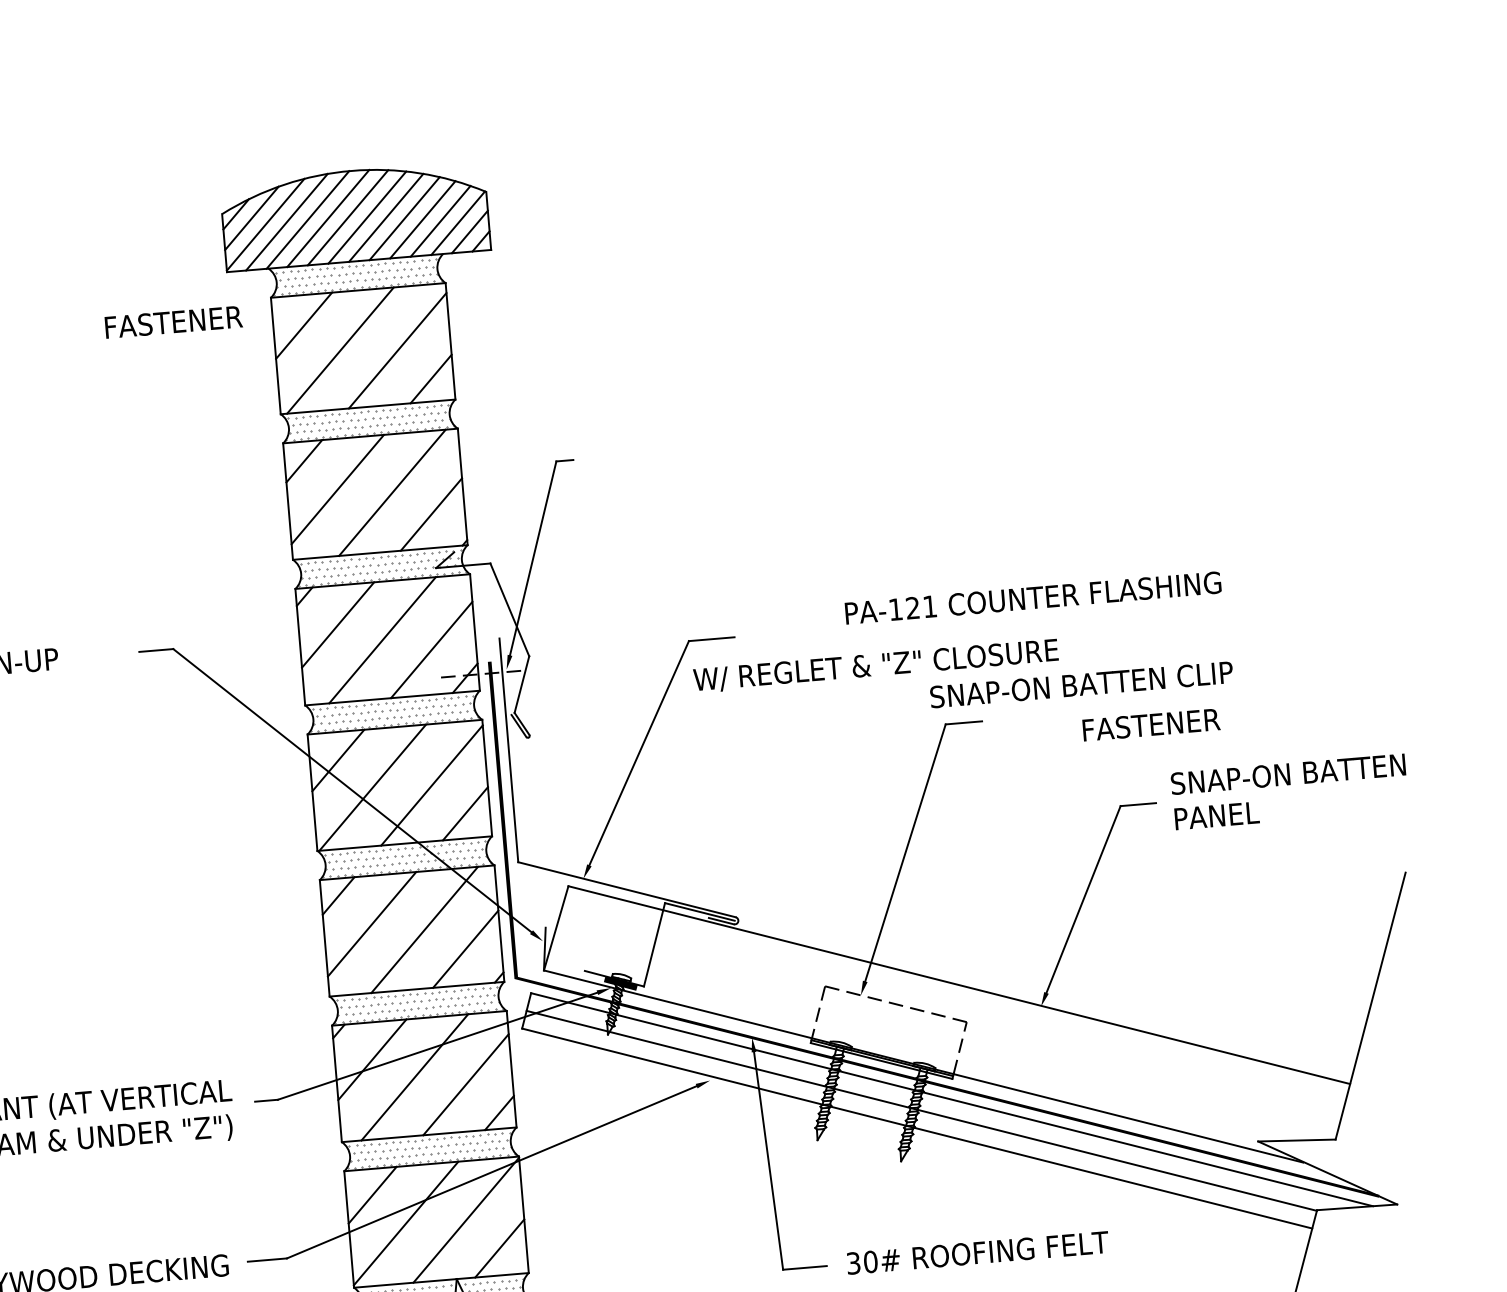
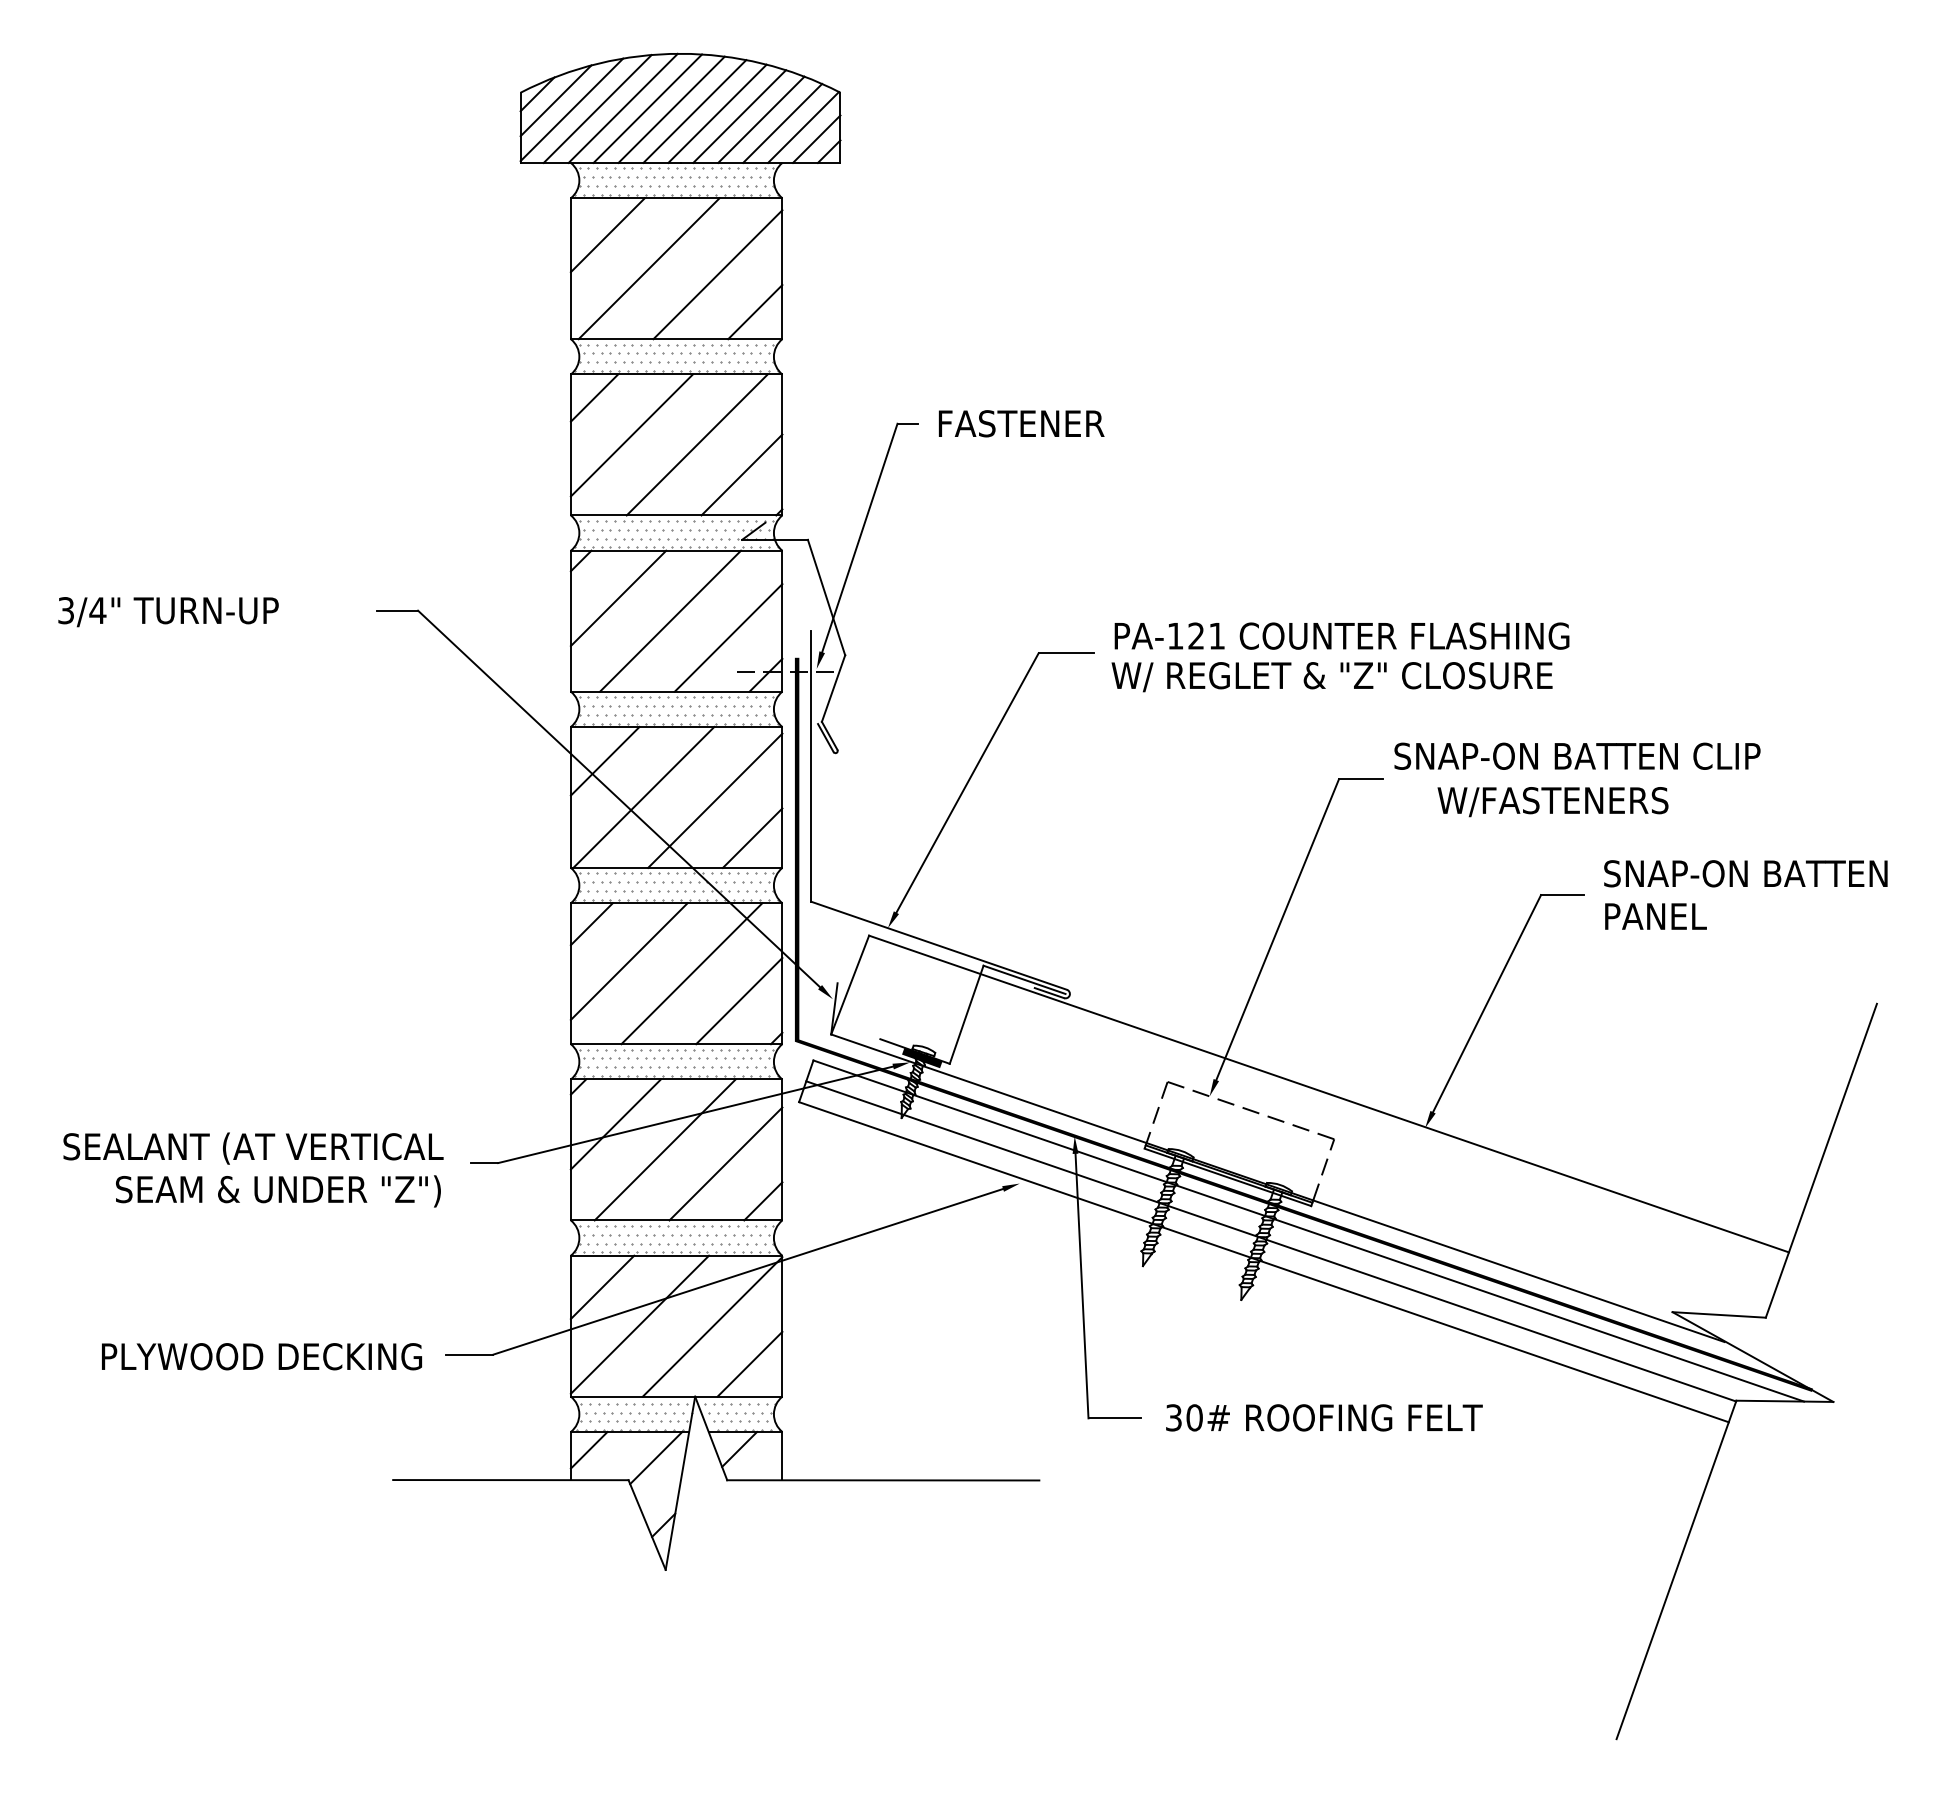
text: (173, 321) -> (1021, 423), moved
text: (1032, 597) -> (1341, 635), moved
text: (875, 666) -> (1331, 677), moved
text: (1081, 684) -> (1577, 755), moved
text: (1124, 728) -> (1553, 802), FASTENER -> W/FASTENERS

